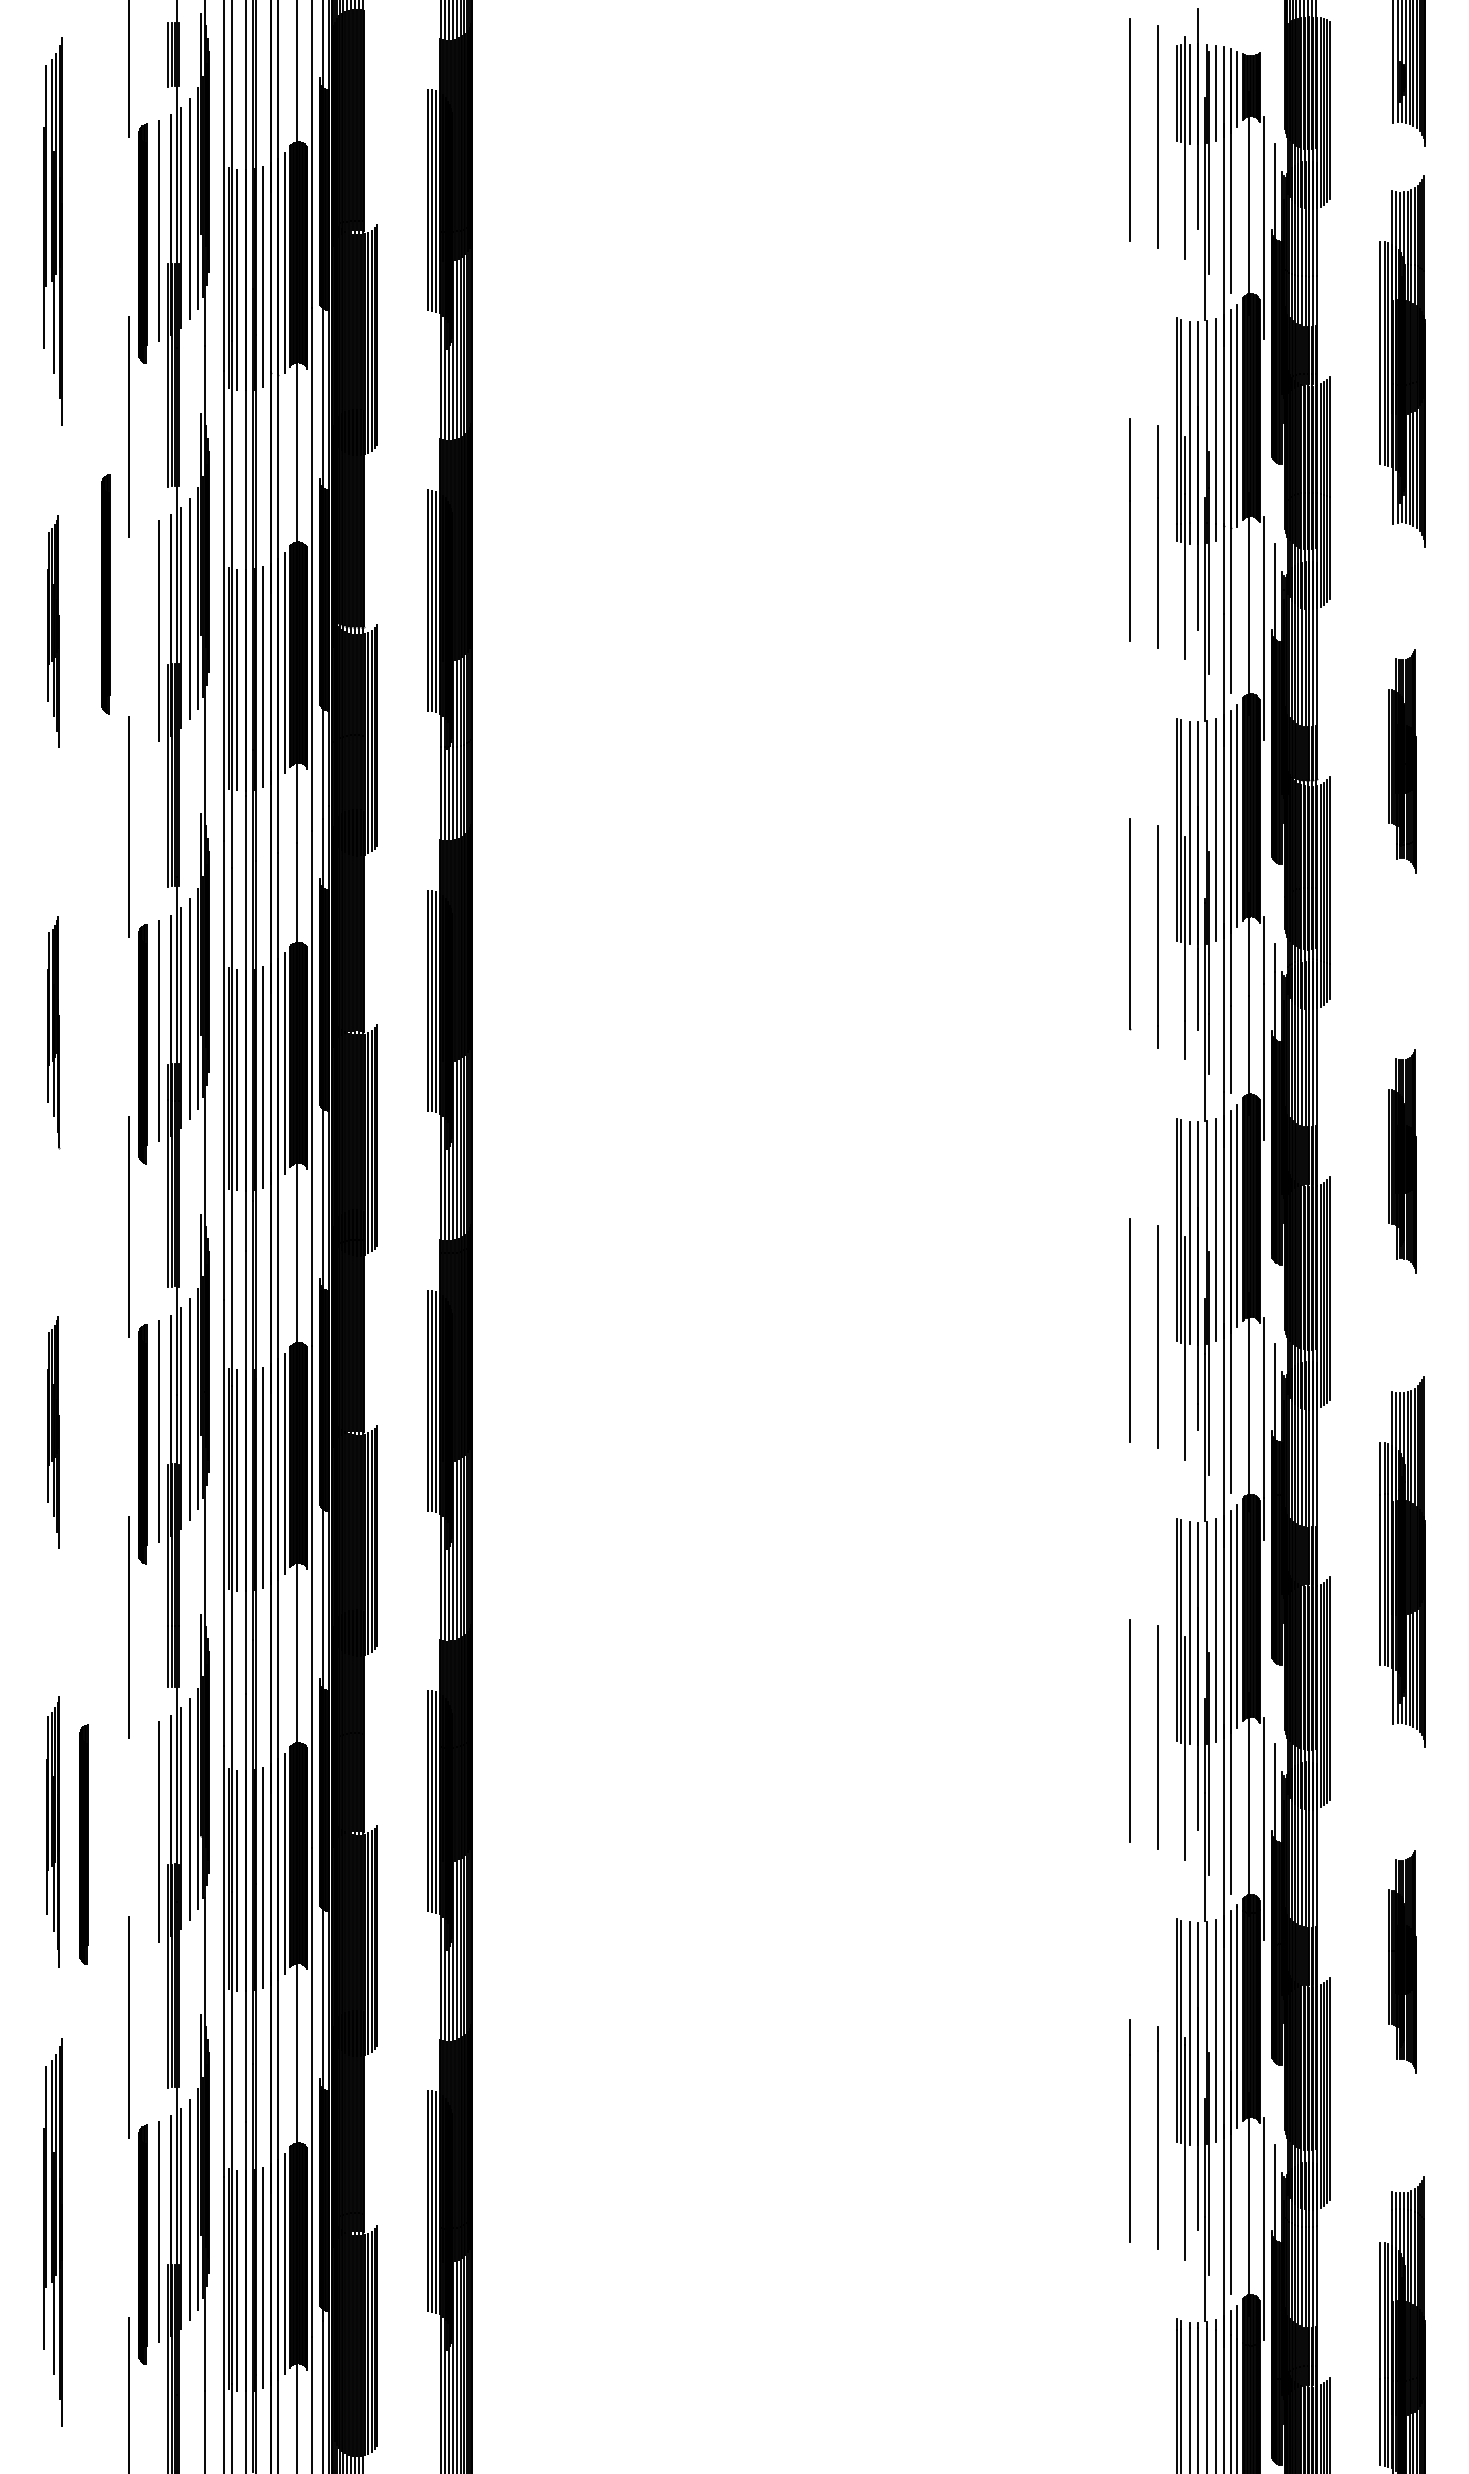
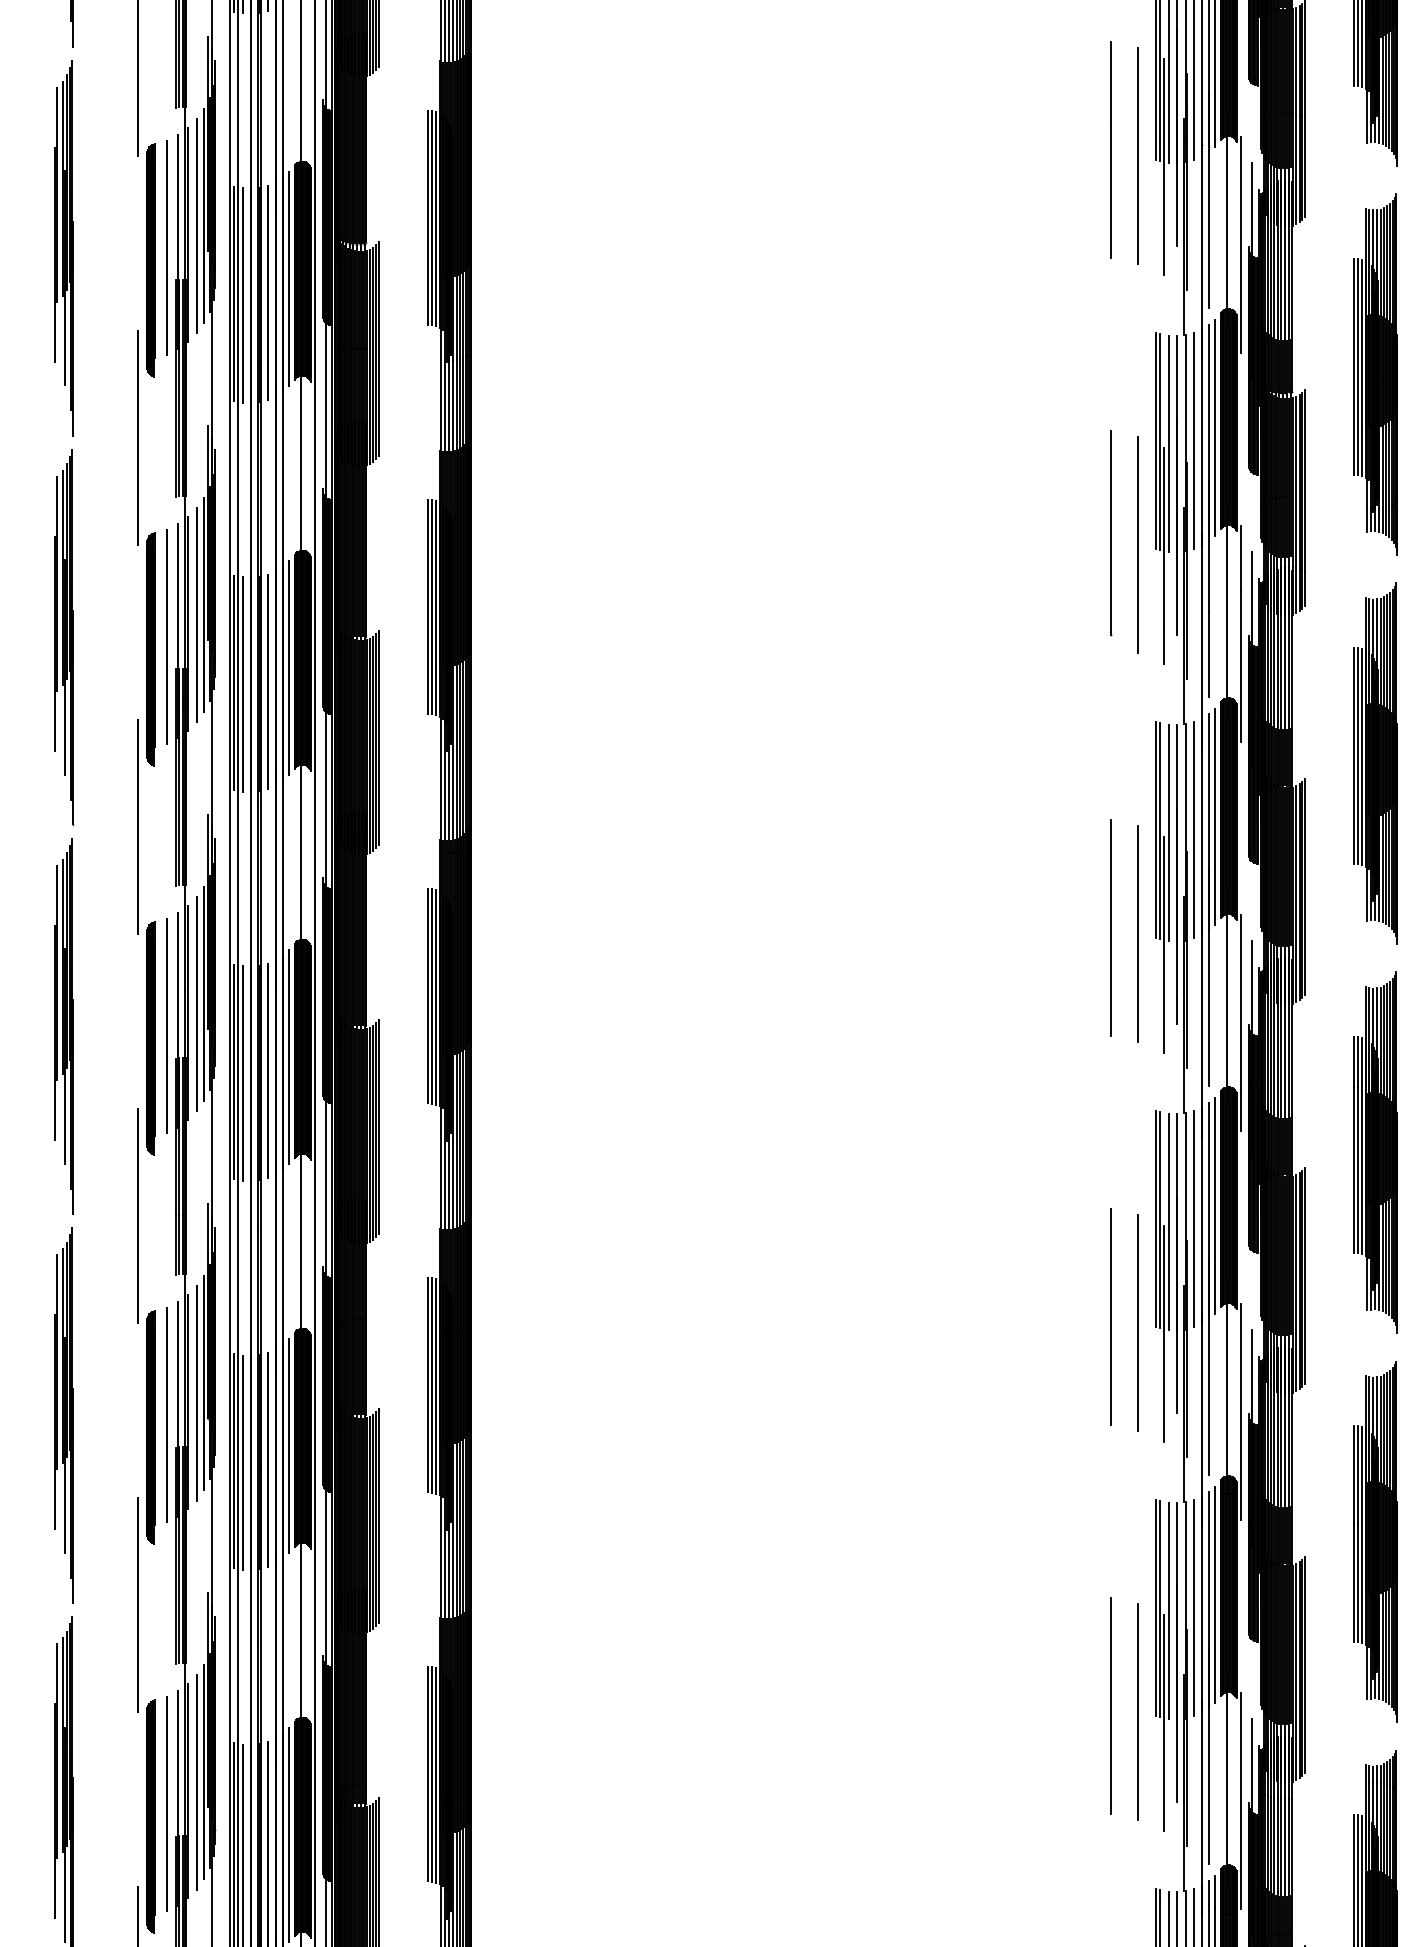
part: (105, 594) -> (150, 260), moved
part: (52, 631) -> (63, 248), size x1.67
part: (1402, 761) -> (1375, 374), size x1.67
part: (53, 1032) -> (64, 638), size x1.67
part: (1402, 1161) -> (1375, 763), size x1.67
part: (52, 1431) -> (63, 1025), size x1.67
part: (52, 1831) -> (63, 1414), size x1.43
part: (83, 1844) -> (150, 1427), moved
part: (1402, 1961) -> (1375, 1541), size x1.67

